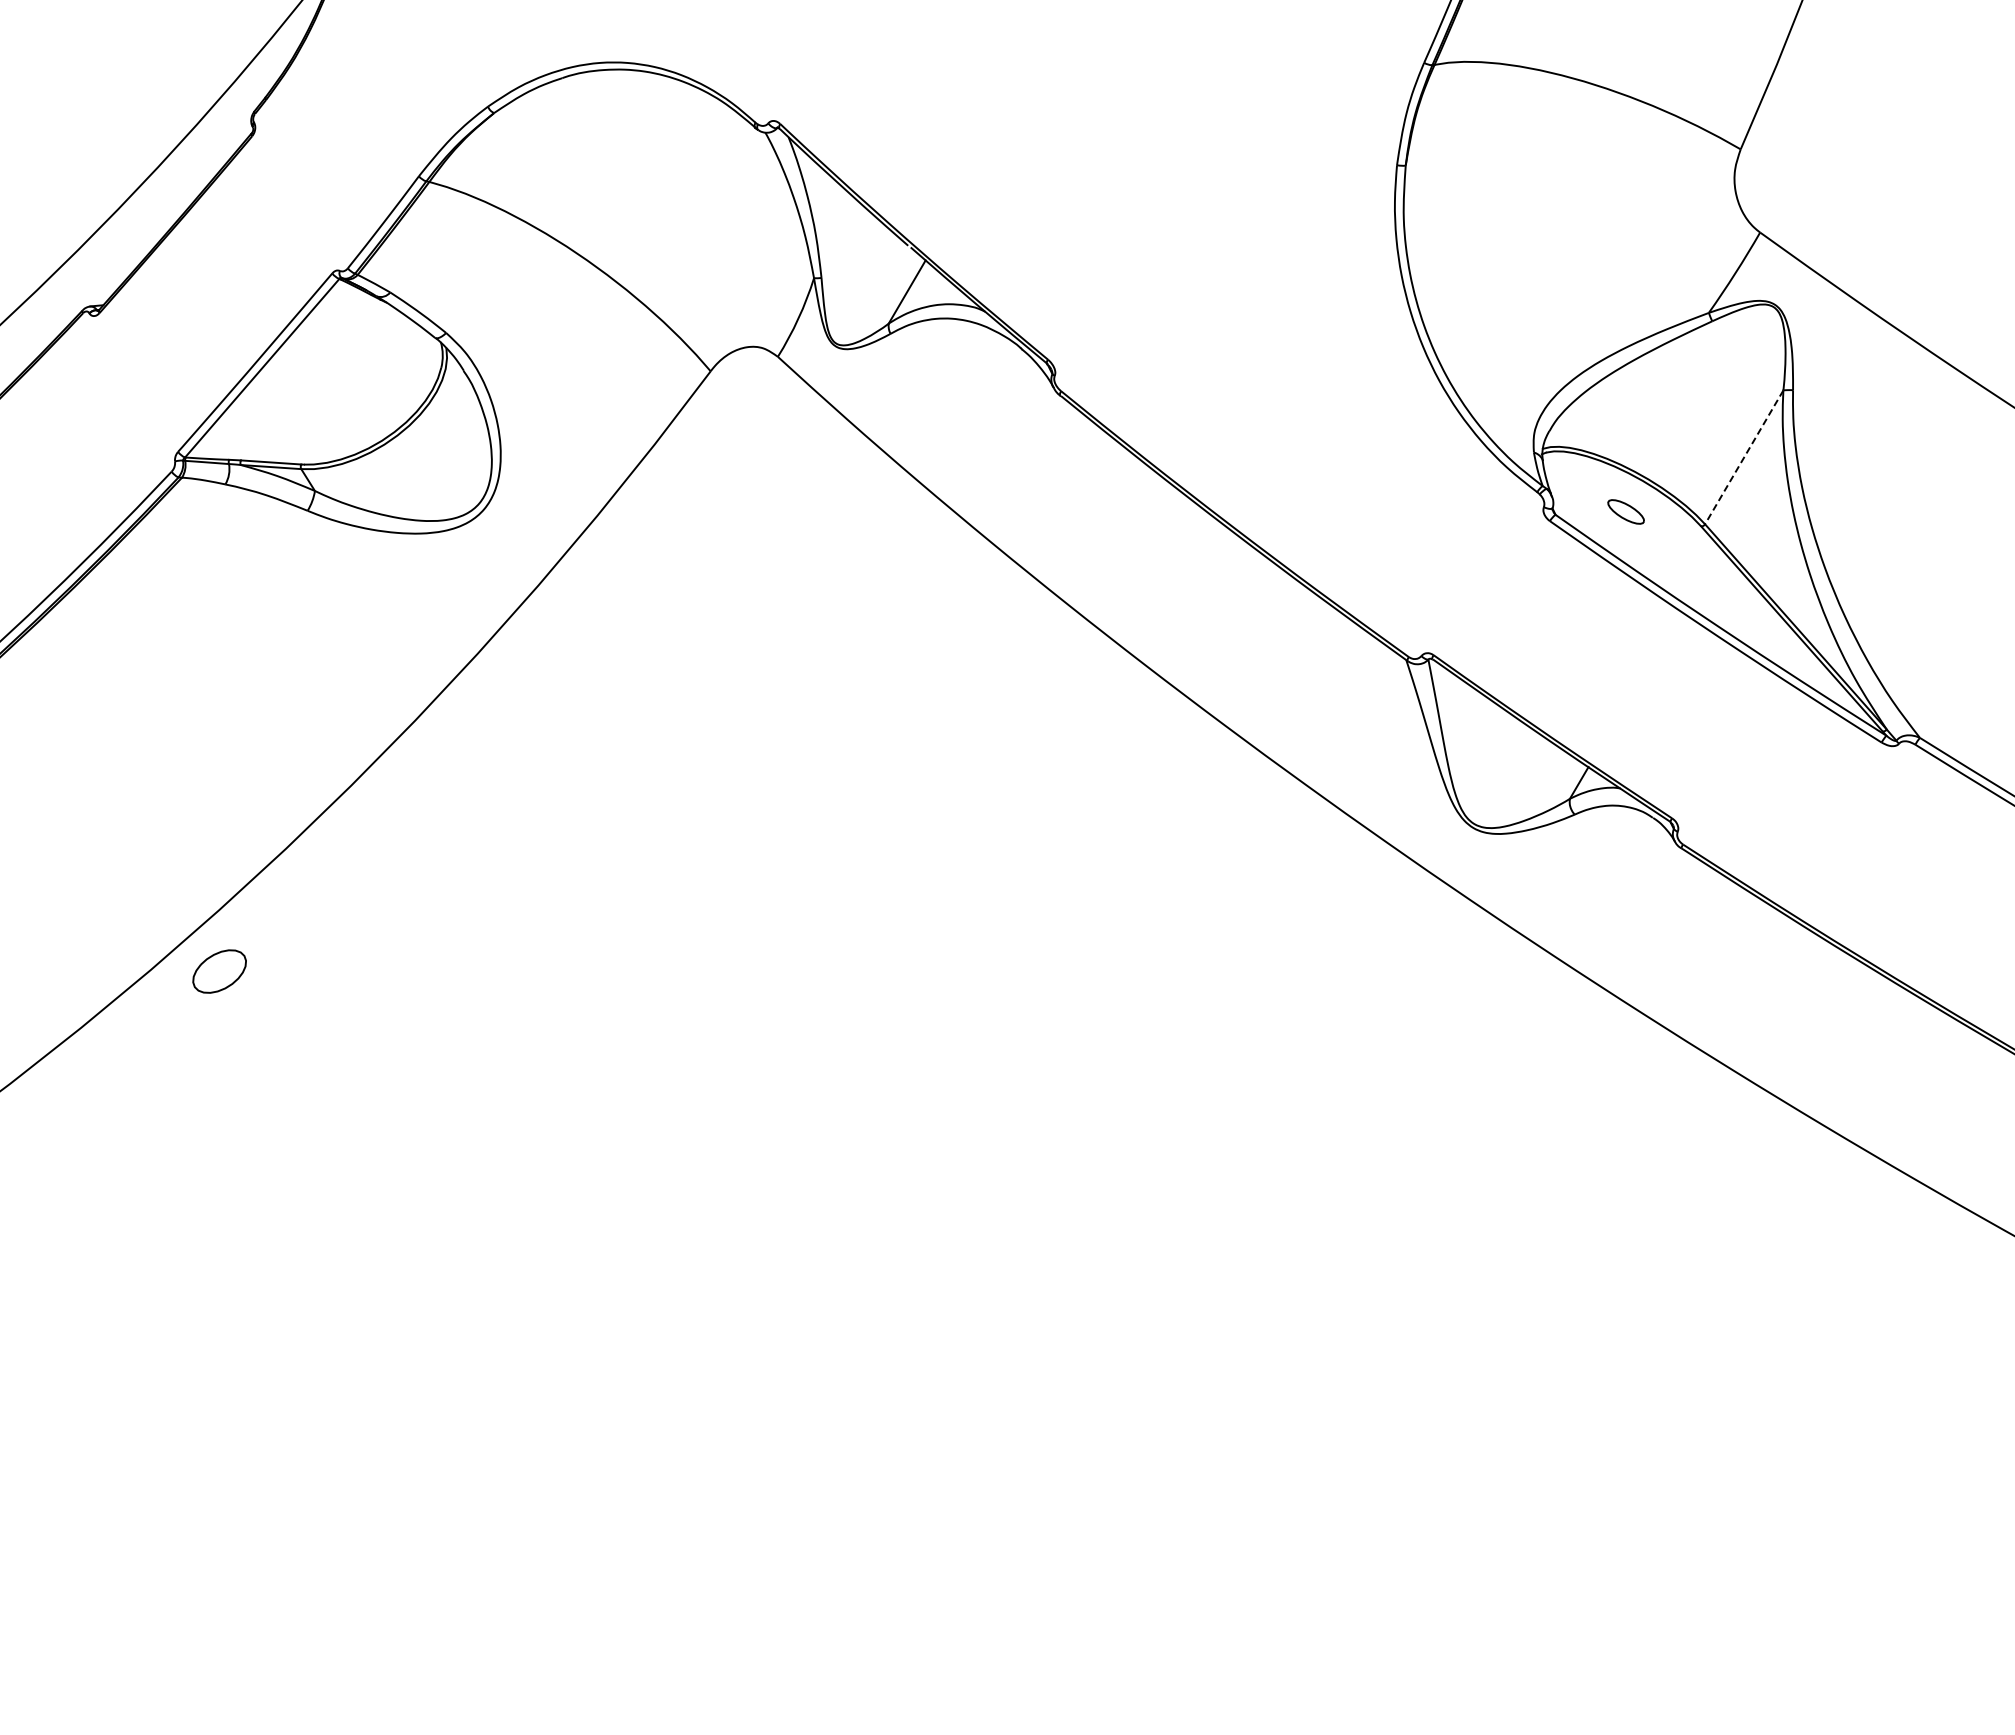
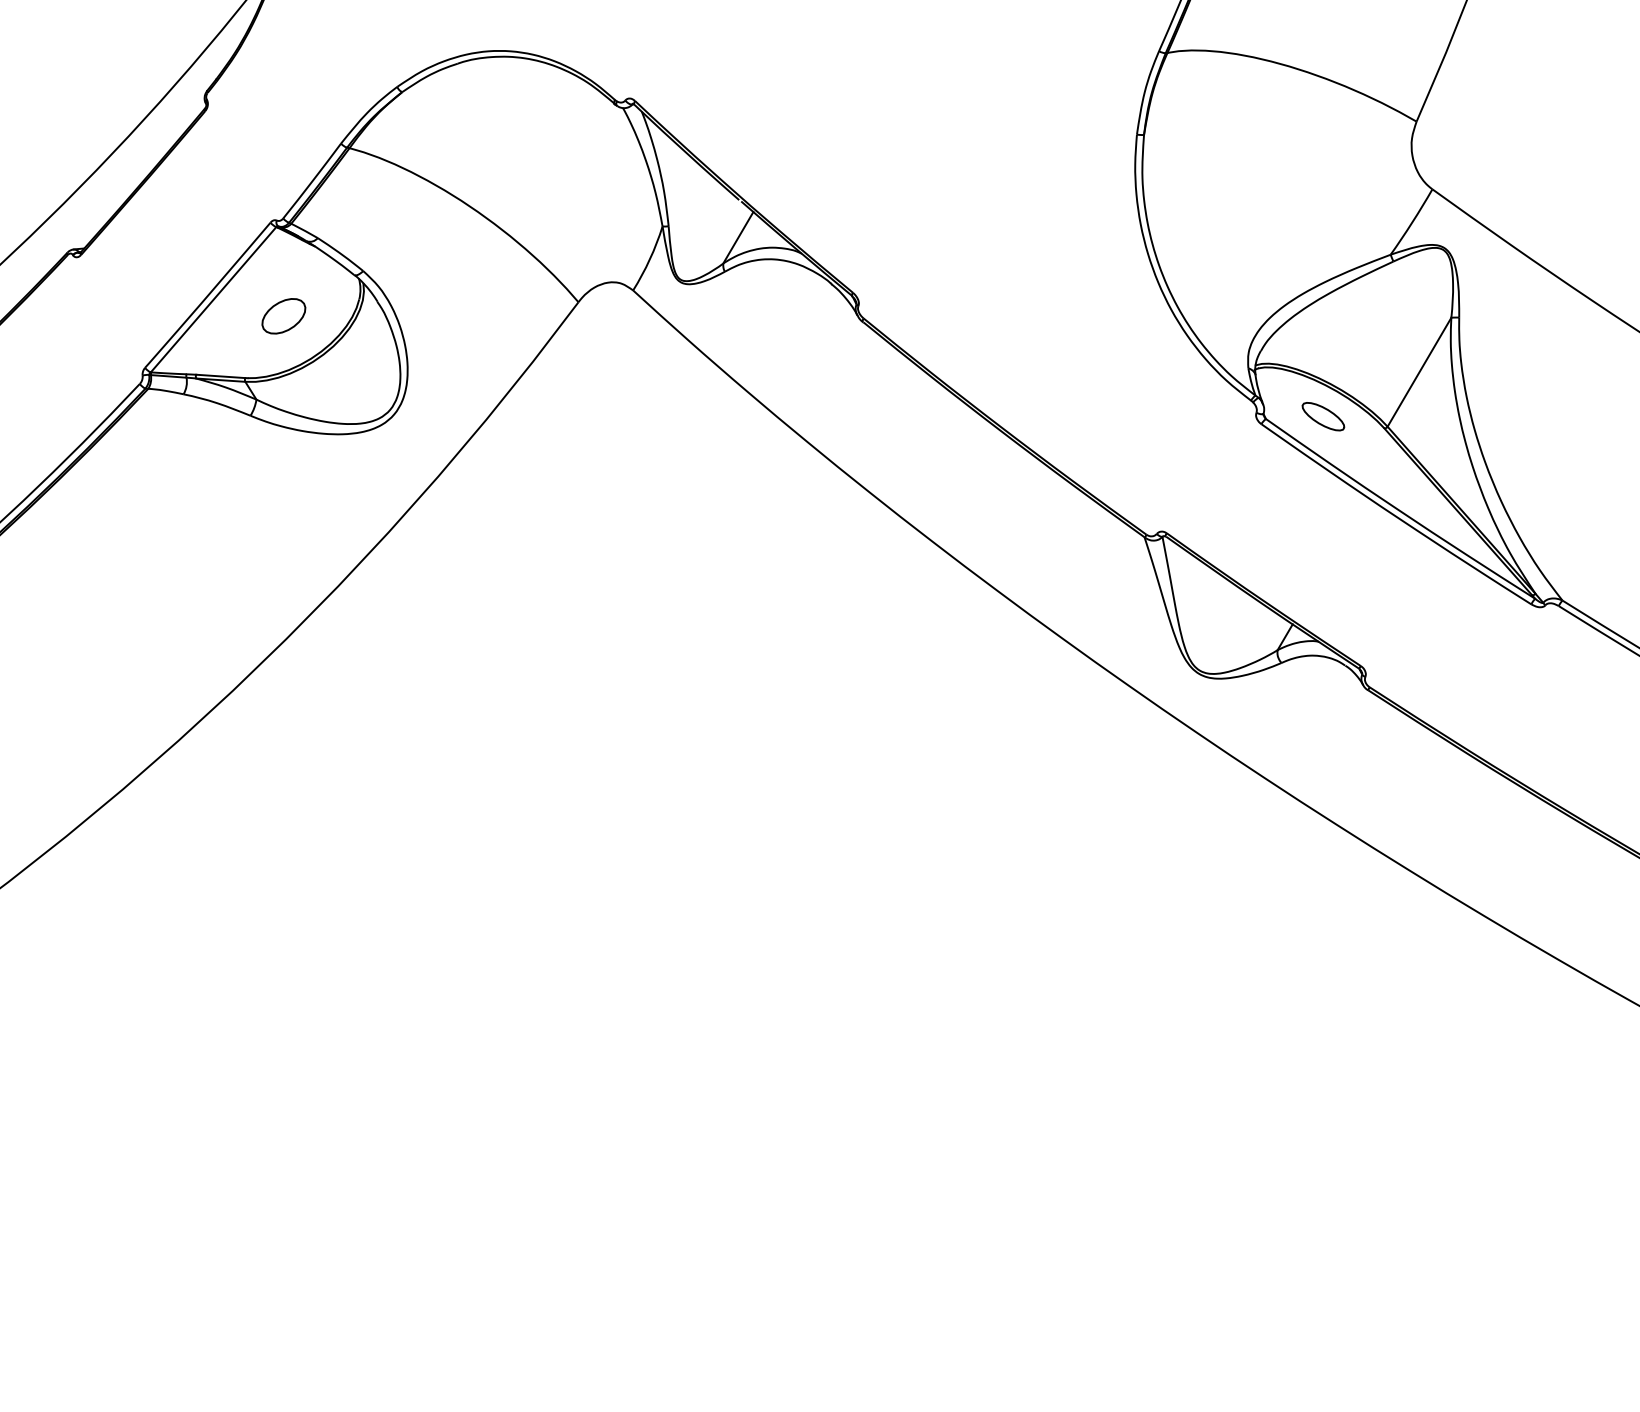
line: (1744, 457) -> (1419, 372), dashed -> solid
part: (1625, 511) -> (1322, 416), size x1.43
part: (219, 971) -> (283, 316), moved

